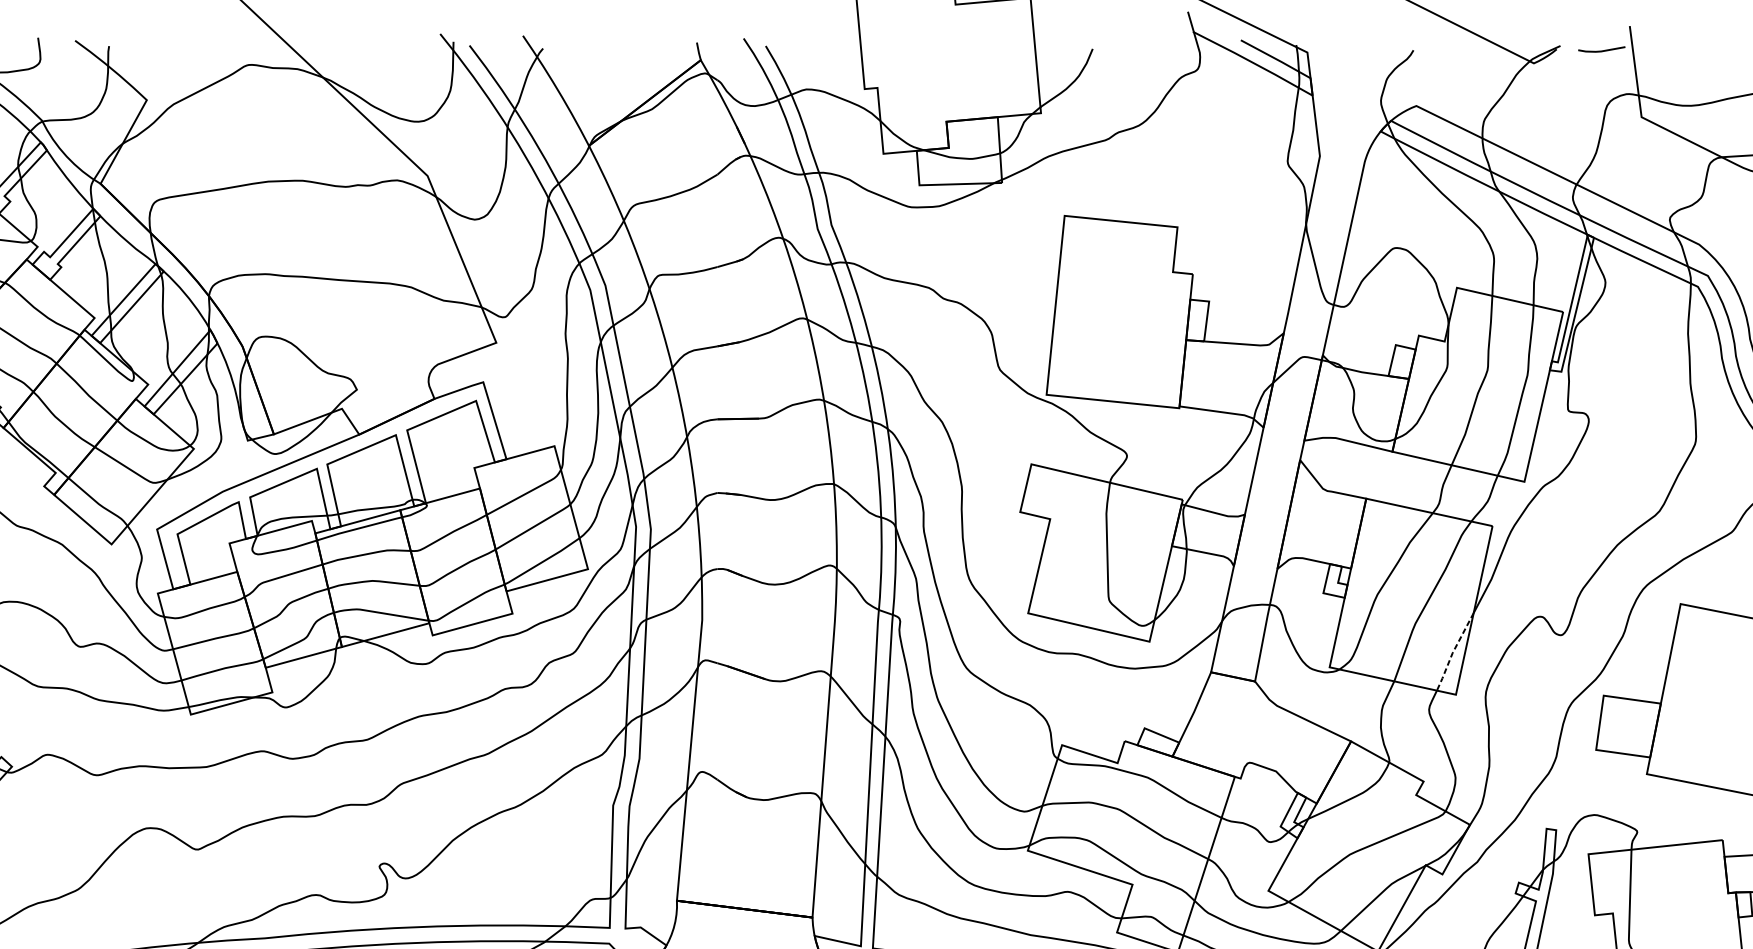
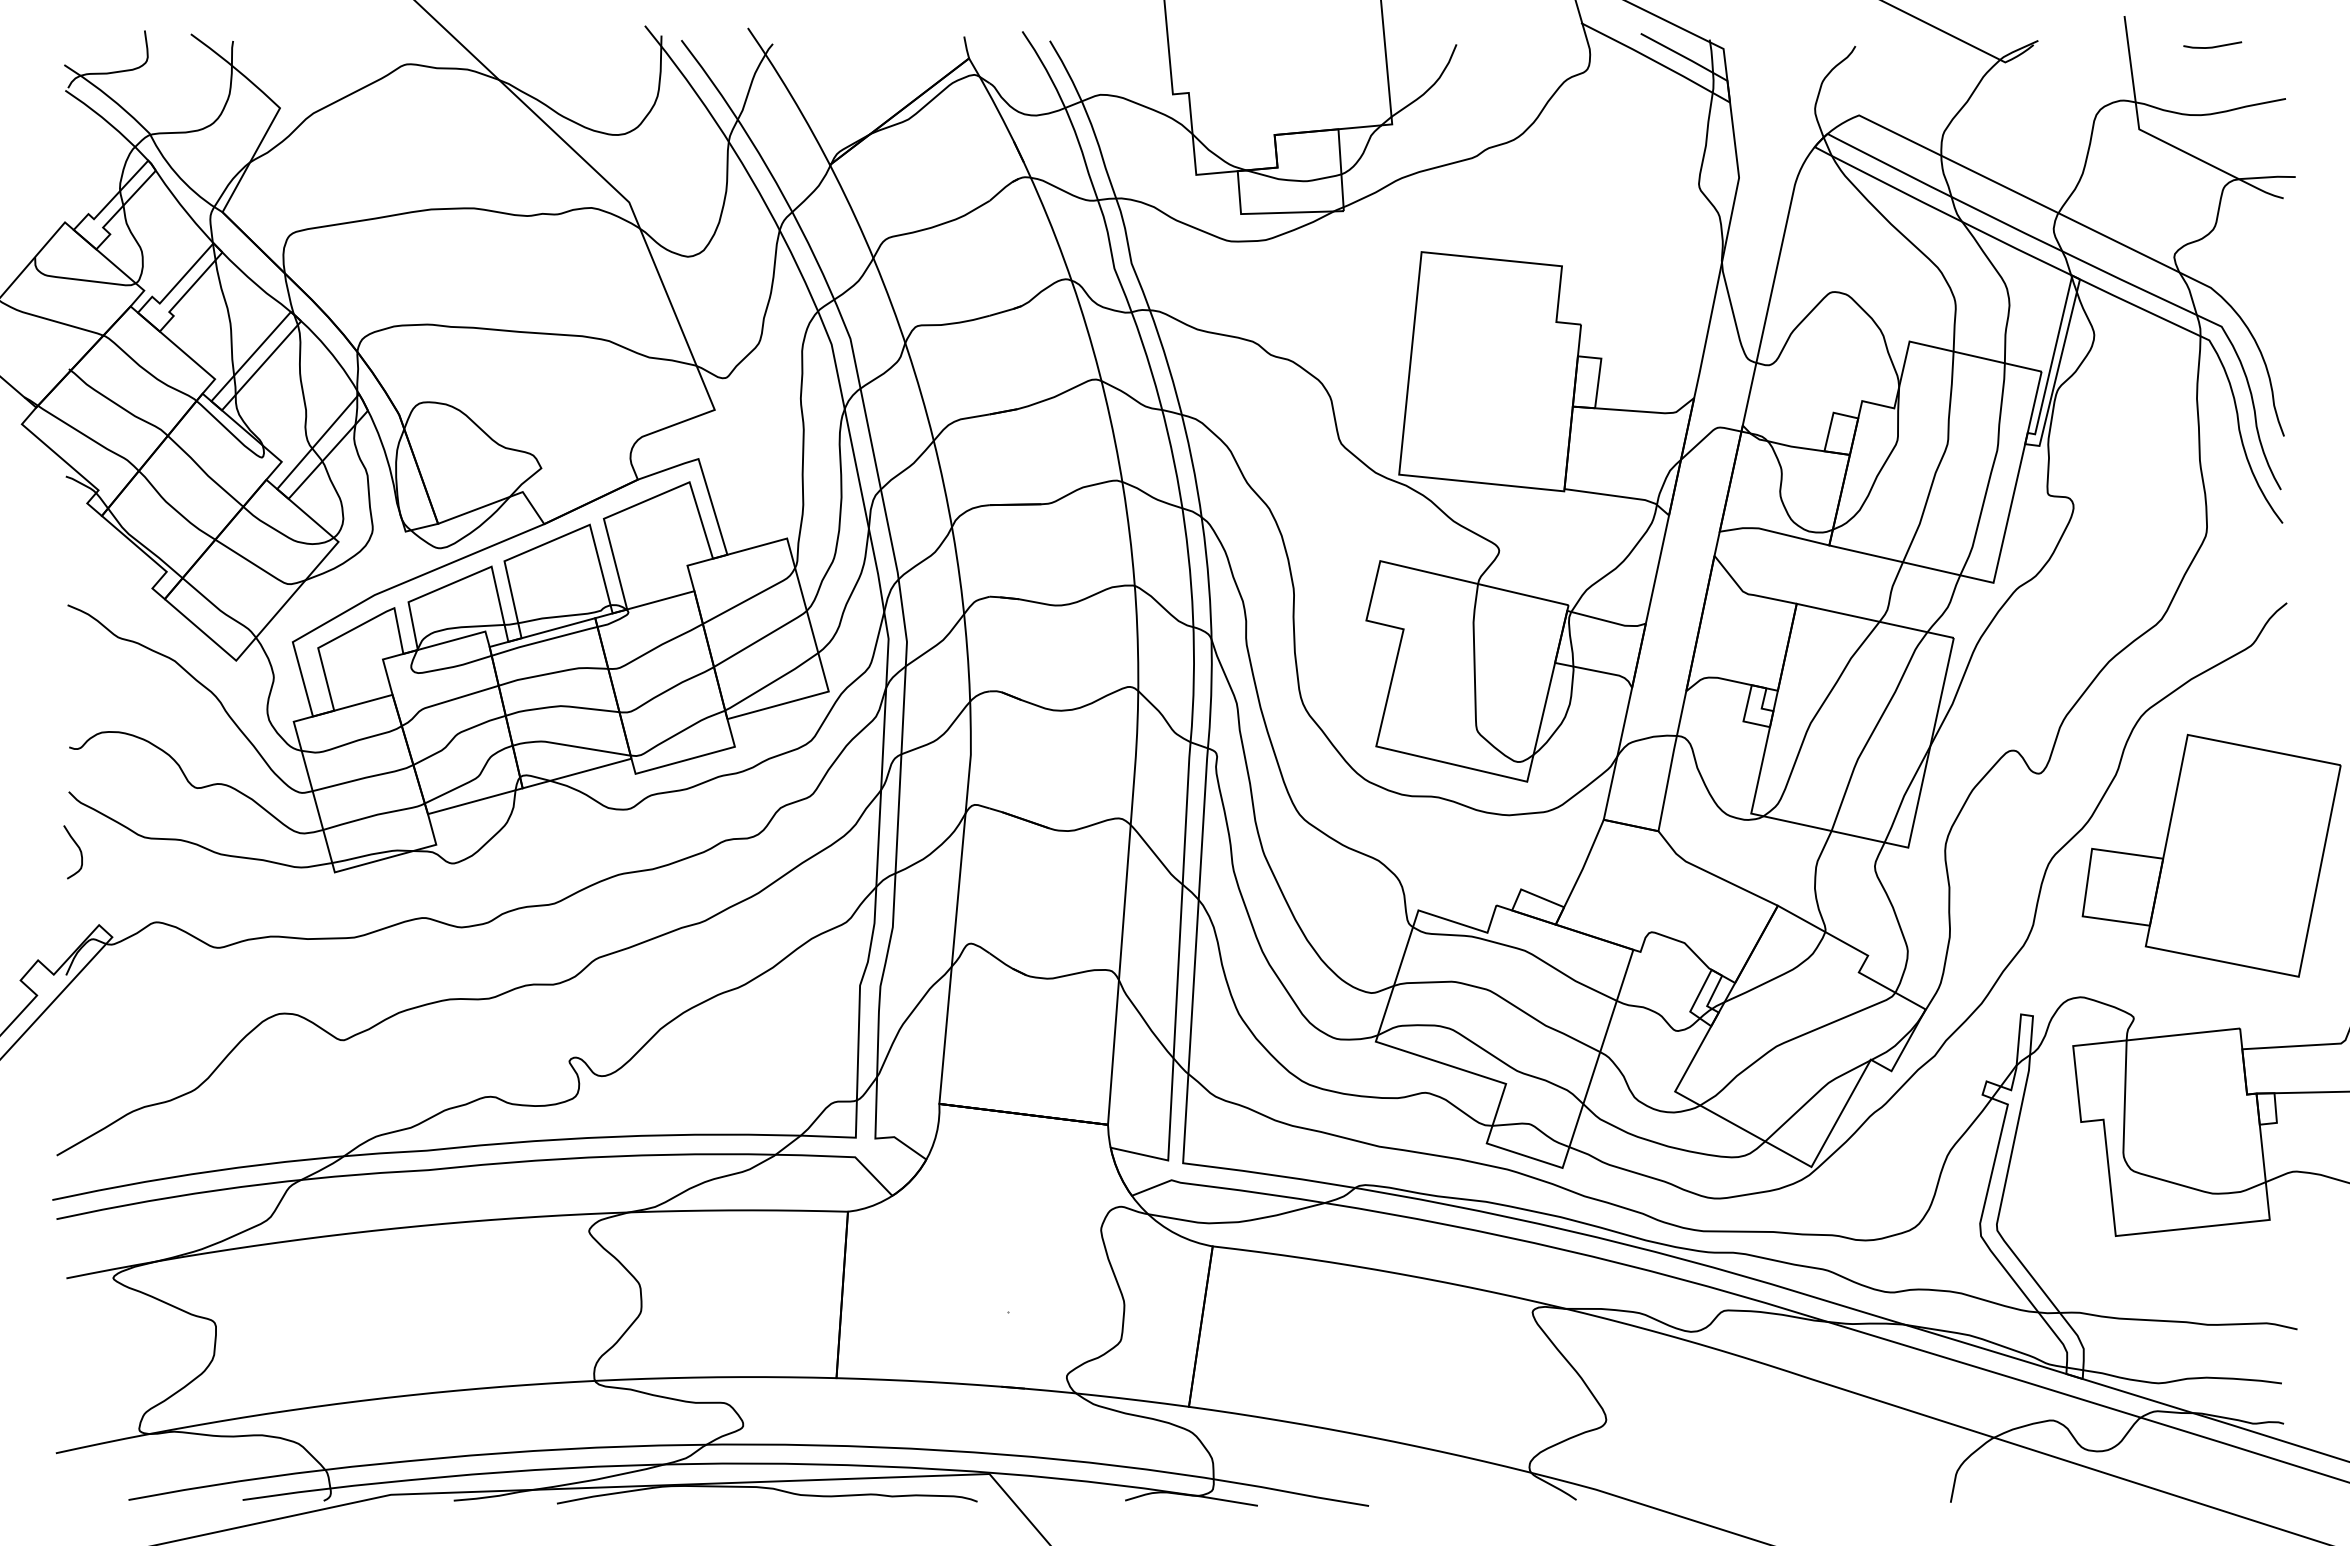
line: (1601, 50) -> (2212, 46), moved
line: (1452, 652) -> (1904, 795), dashed -> solid

